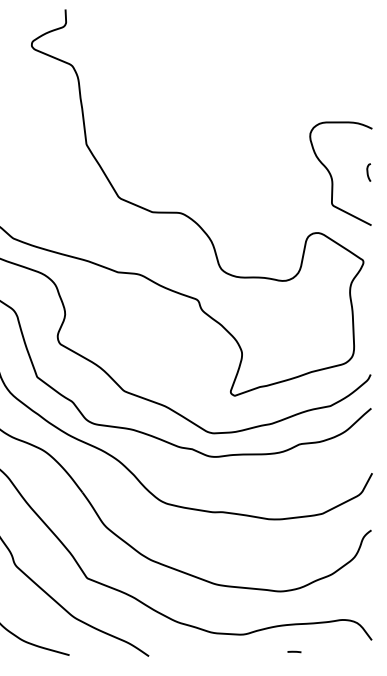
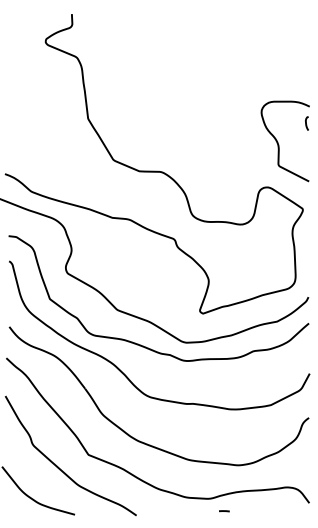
curve: (368, 172) -> (306, 123), moved
line: (294, 652) -> (224, 511), moved

